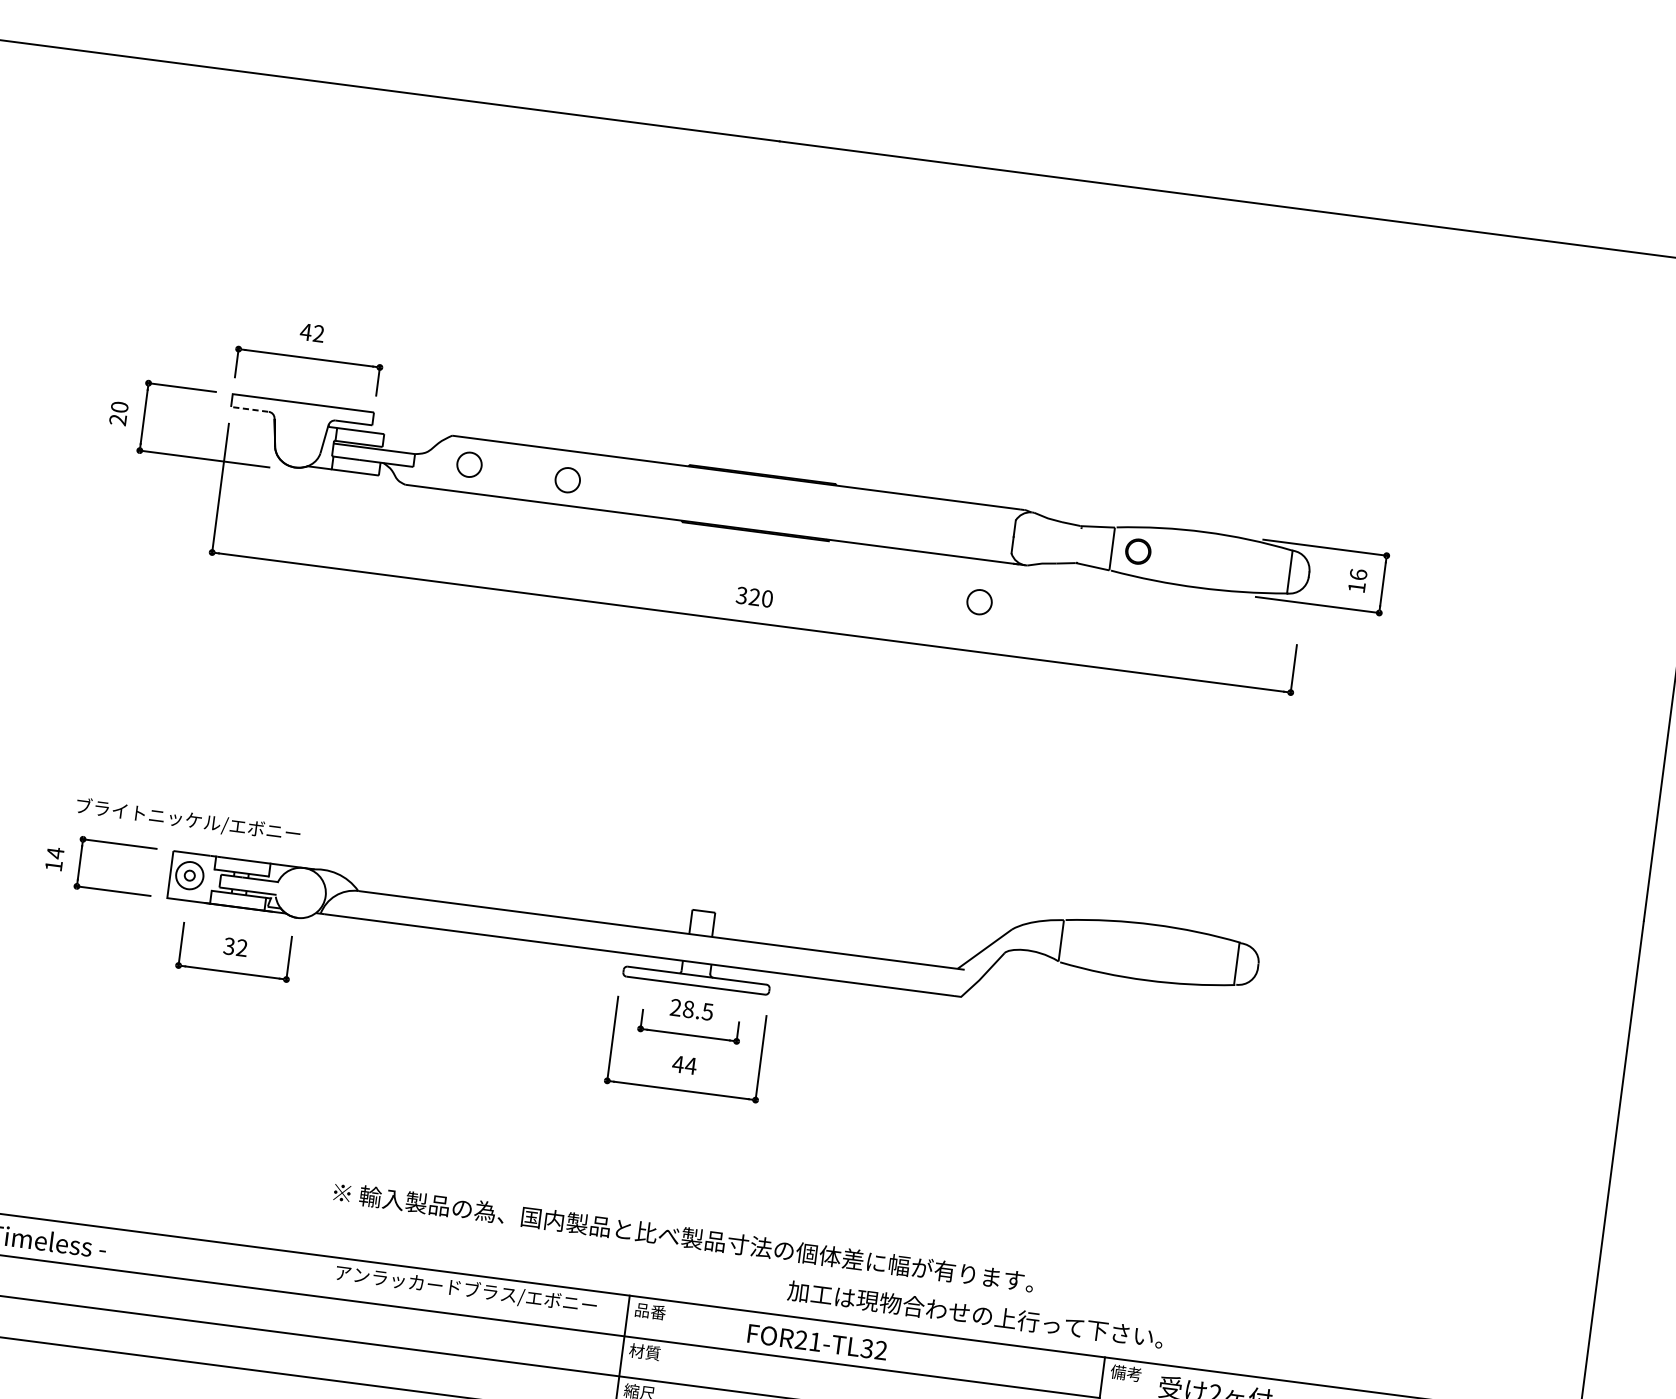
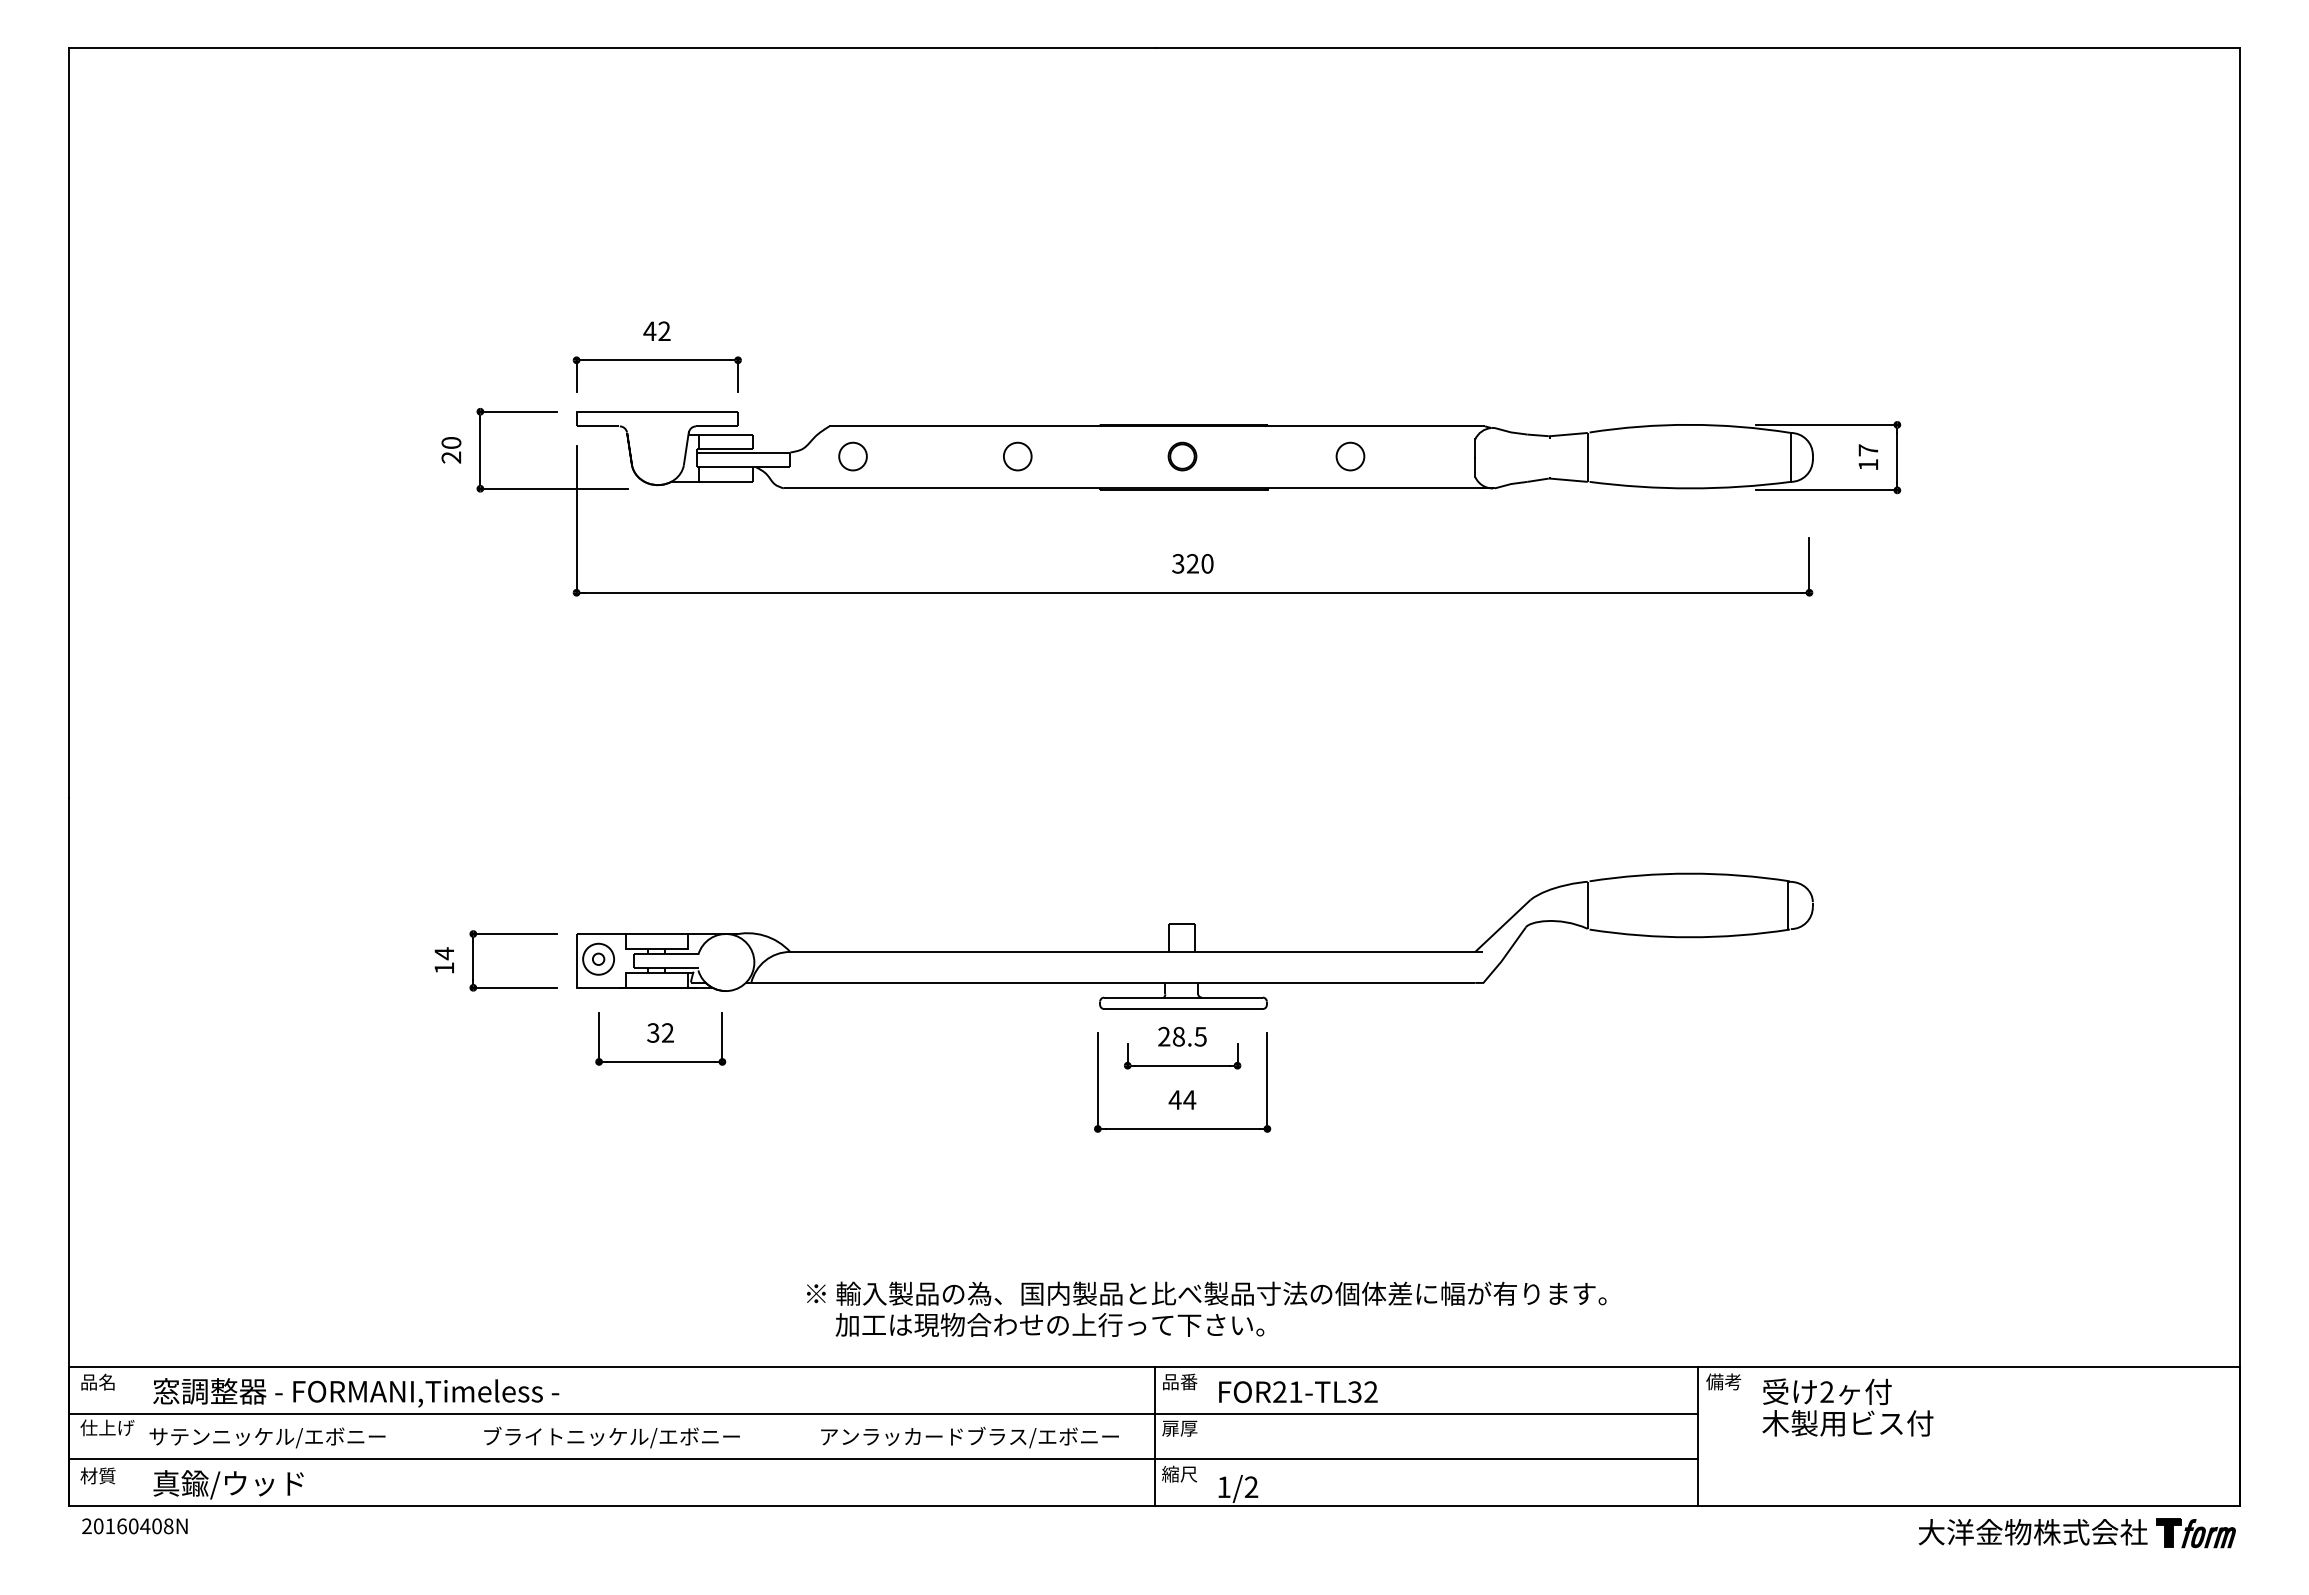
line: (249, 409) -> (597, 426), dashed -> solid
part: (567, 480) -> (1017, 456), moved
part: (1138, 551) -> (1182, 456), moved
text: (1358, 574) -> (1868, 450), 16 -> 17
part: (979, 602) -> (1350, 456), moved
text: (187, 820) -> (611, 1437), moved
text: (465, 1289) -> (969, 1437), moved
text: (975, 1314) -> (1049, 1324), moved
text: (817, 1342) -> (1298, 1392), moved
text: (644, 1351) -> (1179, 1427), 材質 -> 扉厚

